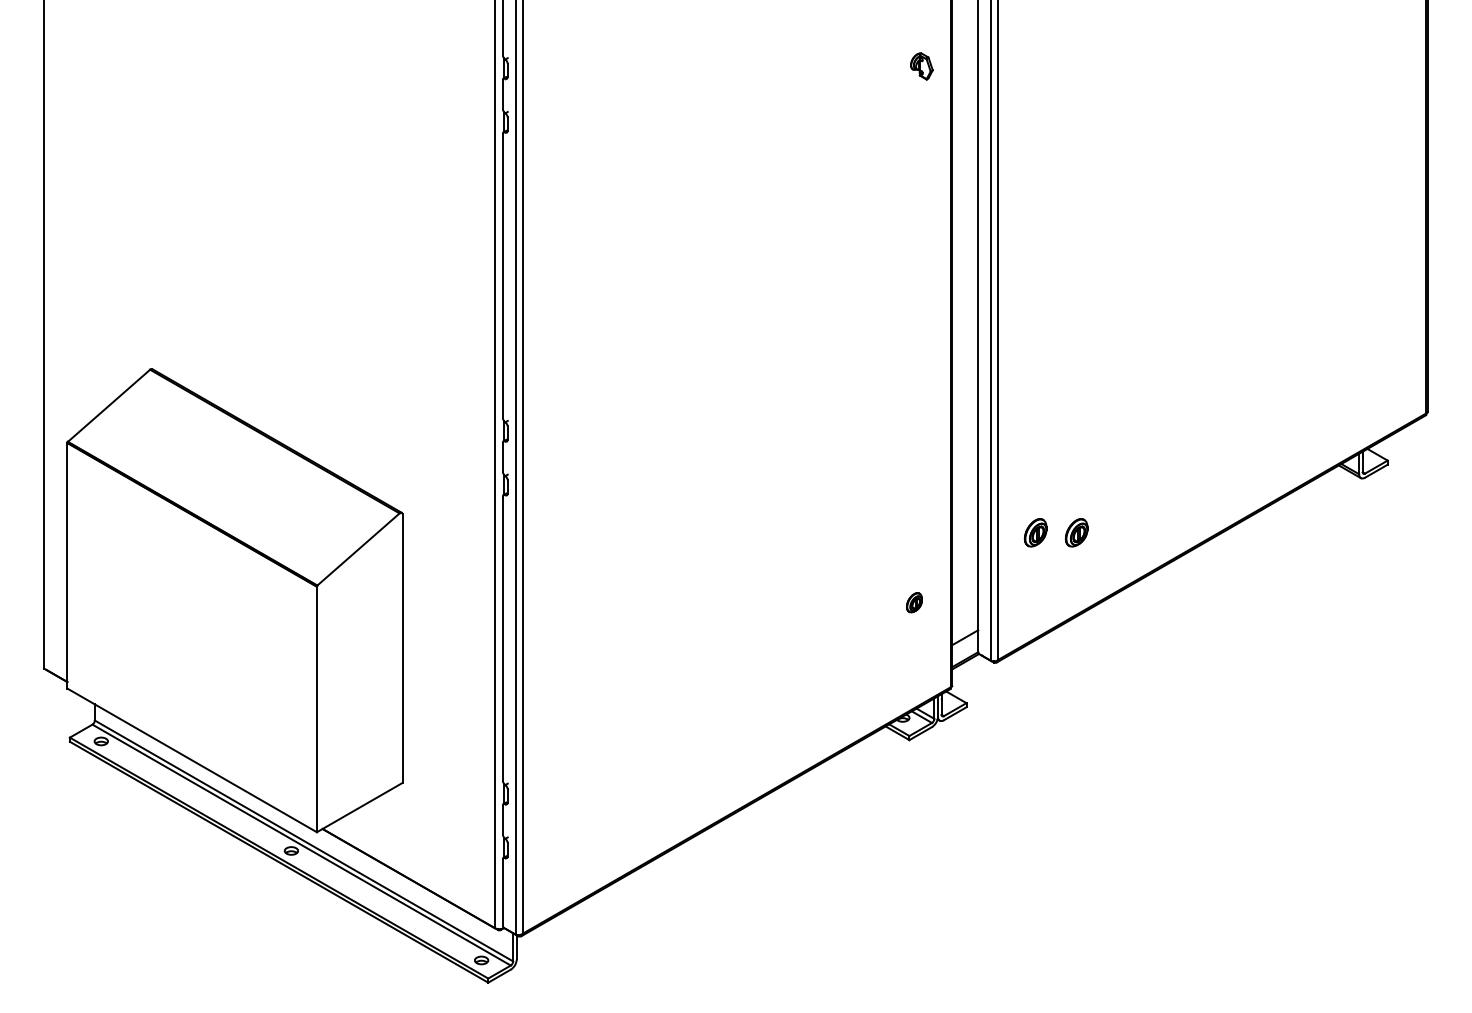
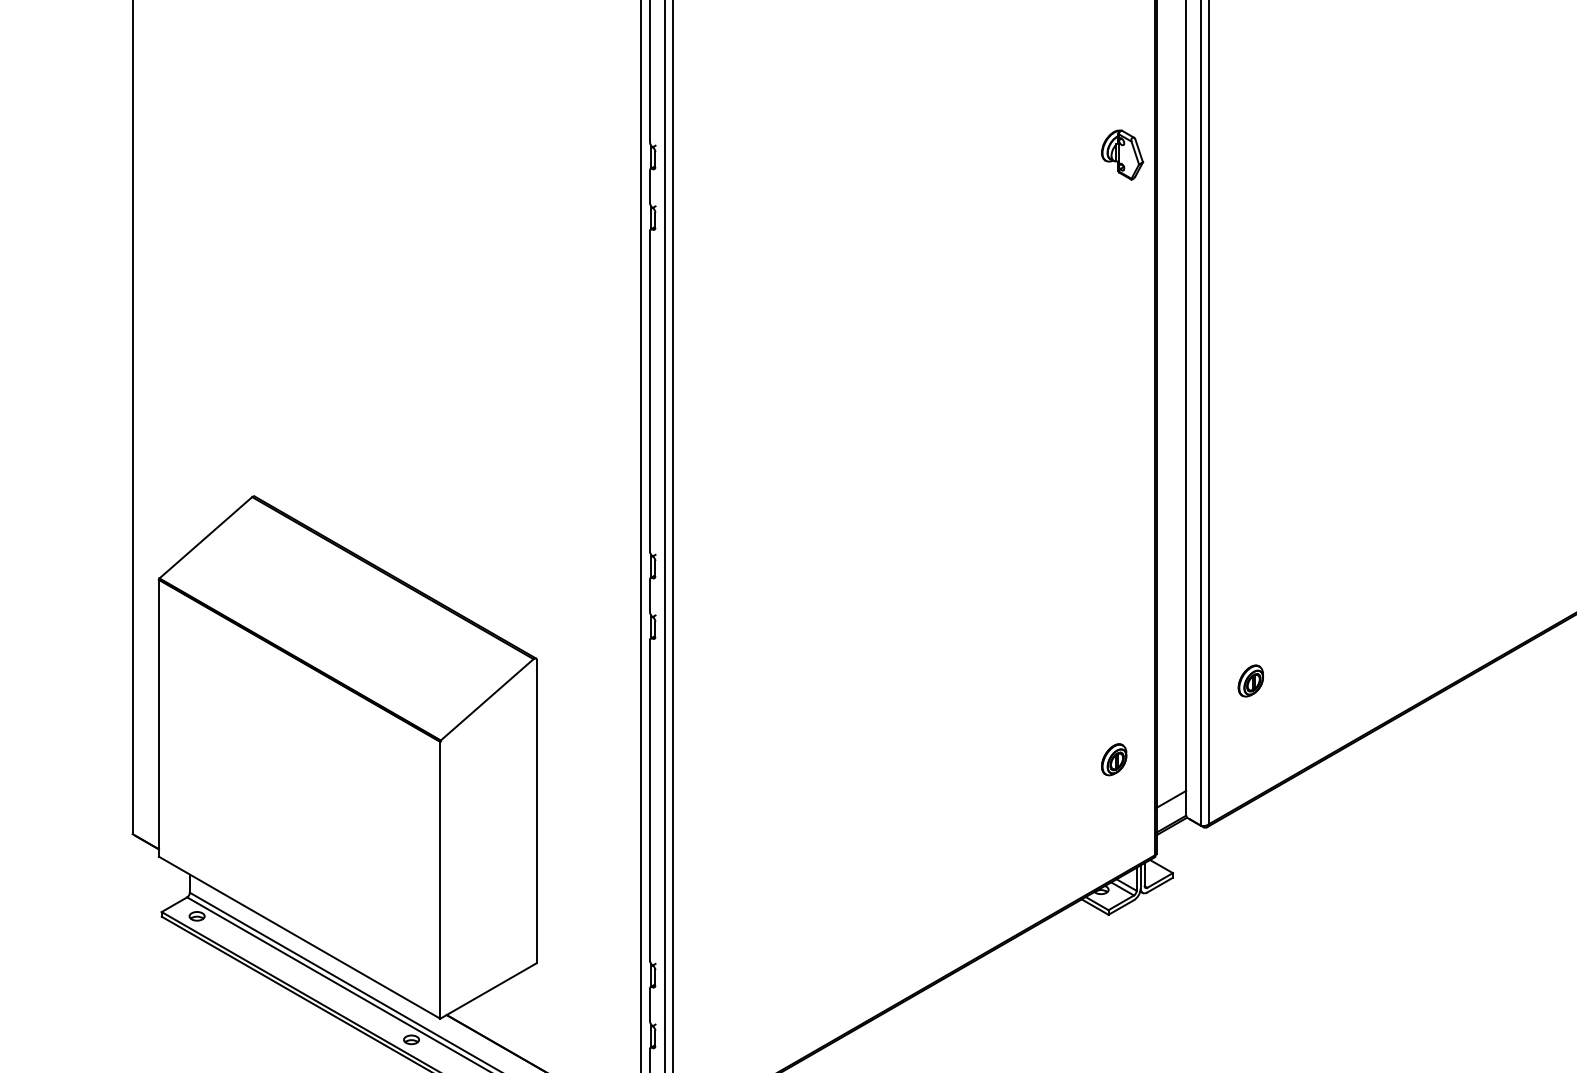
part: (921, 66) -> (1122, 155), size x1.67
part: (1076, 532) -> (1296, 680), removed
part: (914, 602) -> (1114, 759), size x1.43

